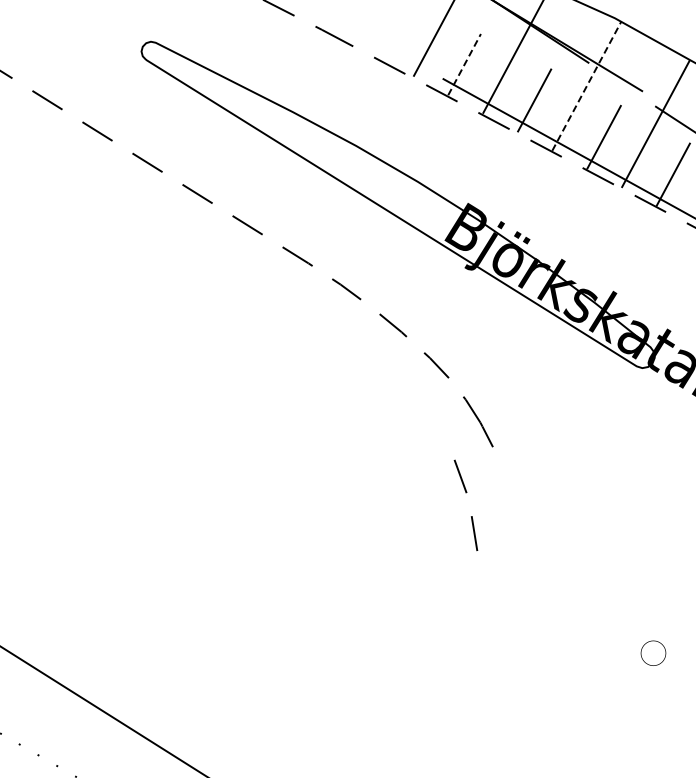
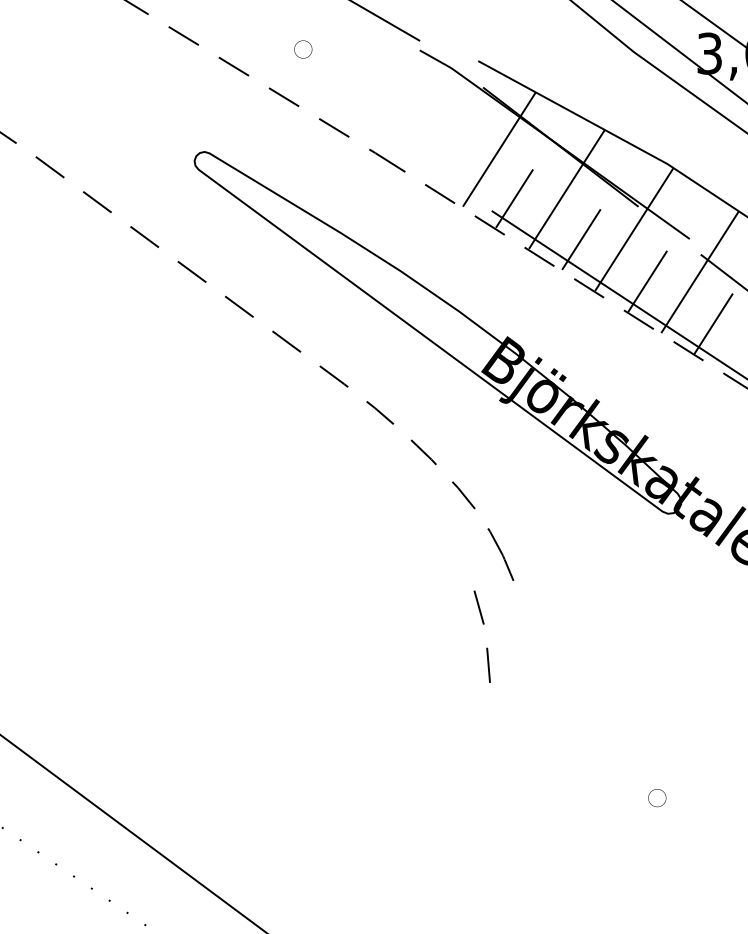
line: (464, 64) -> (514, 198), dashed -> solid
line: (586, 86) -> (634, 229), dashed -> solid
part: (653, 653) -> (657, 798), size x0.71

